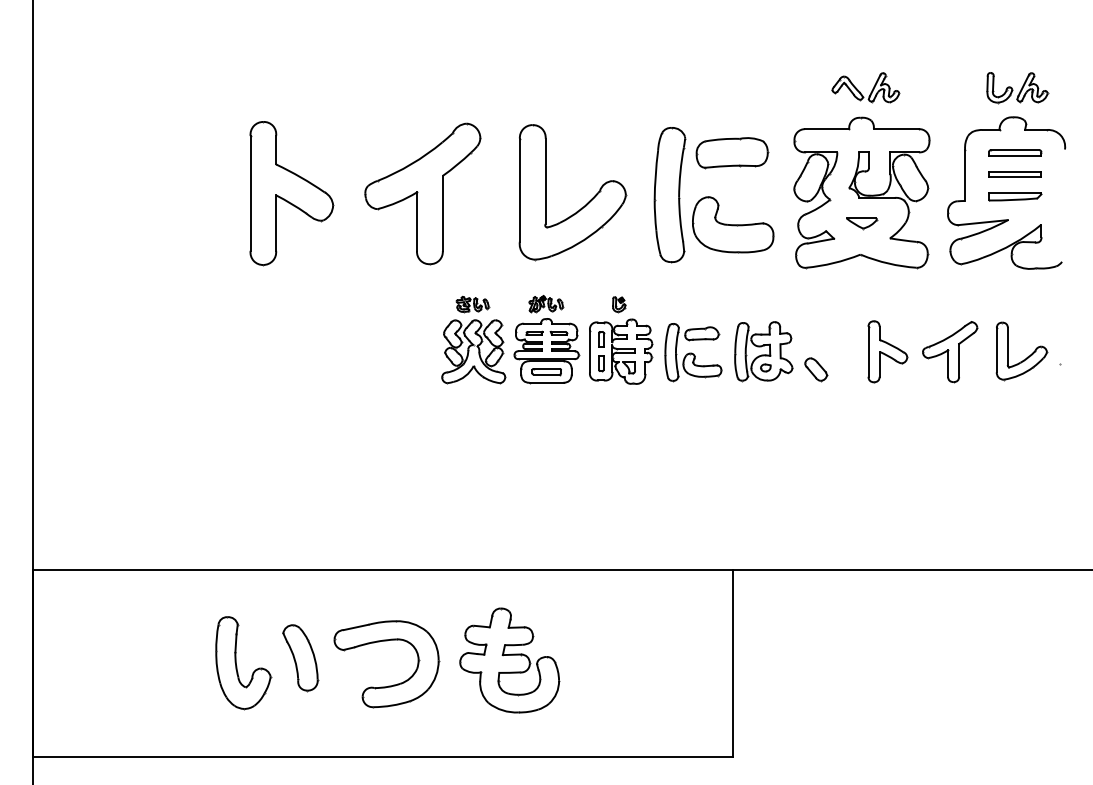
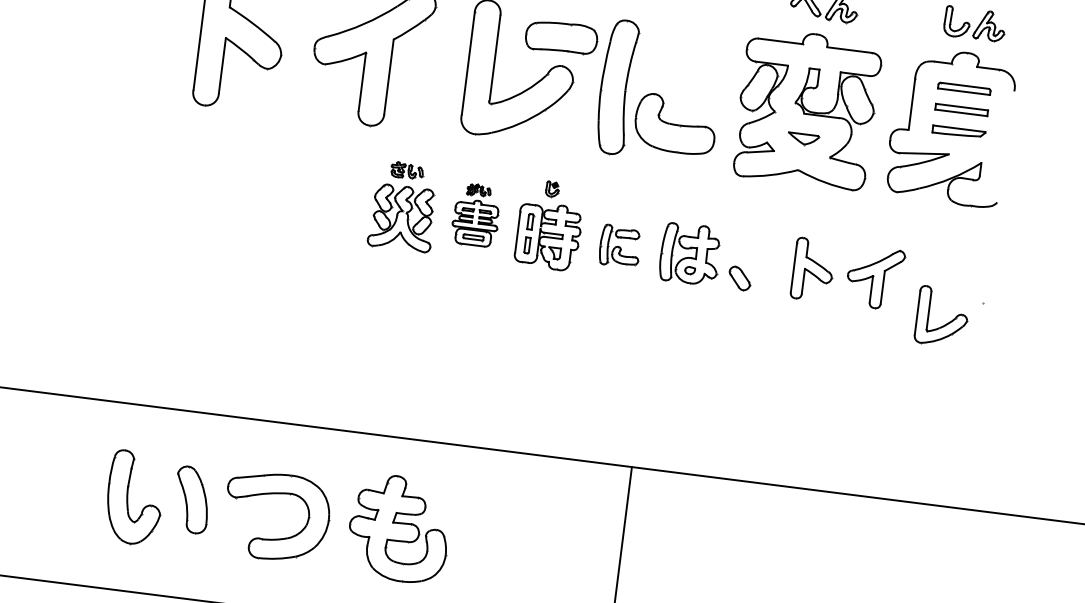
part: (732, 153) -> (561, 38), moved
part: (546, 339) -> (476, 214), size x0.7
part: (693, 352) -> (620, 246), size x0.7
part: (1027, 356) -> (947, 322), moved

